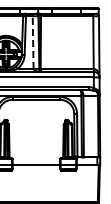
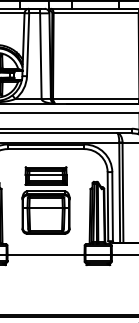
line: (33, 42) -> (41, 55), dashed -> solid
part: (35, 131) -> (44, 200), added

